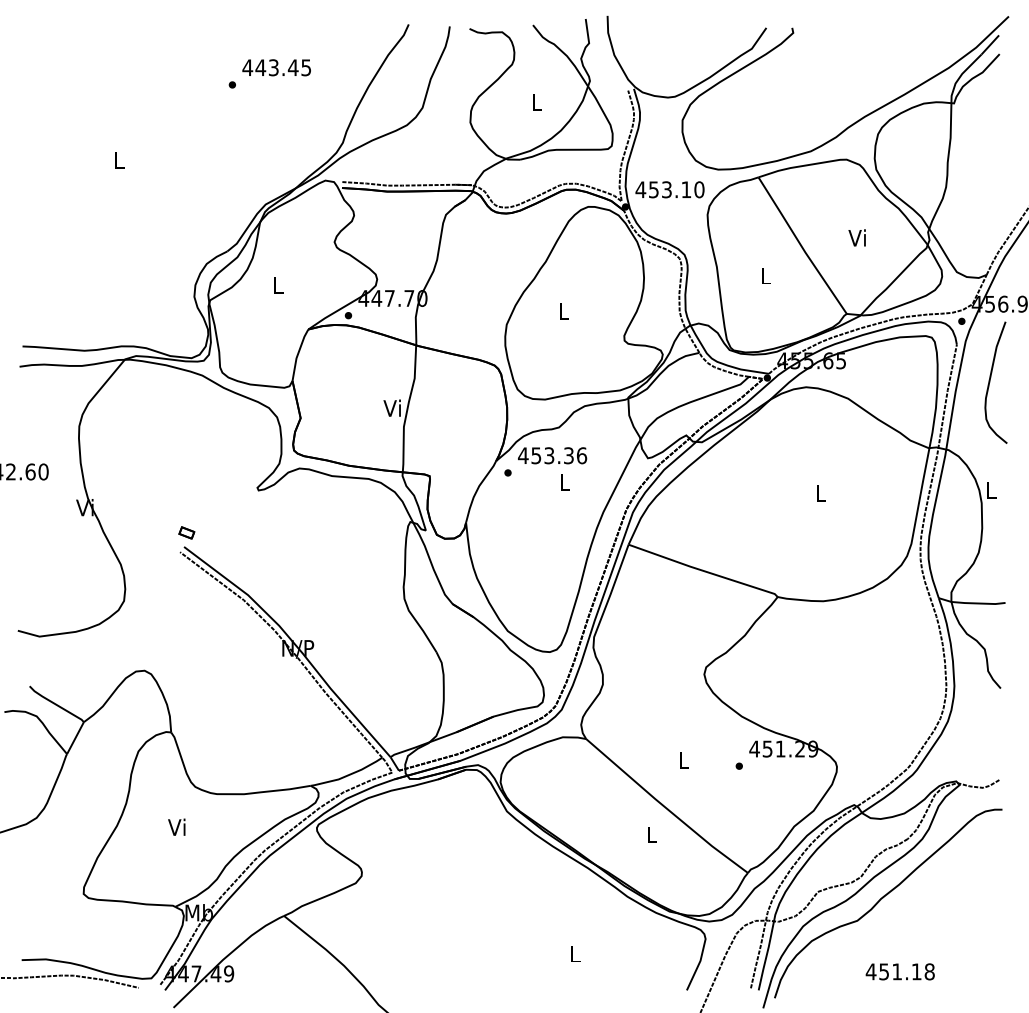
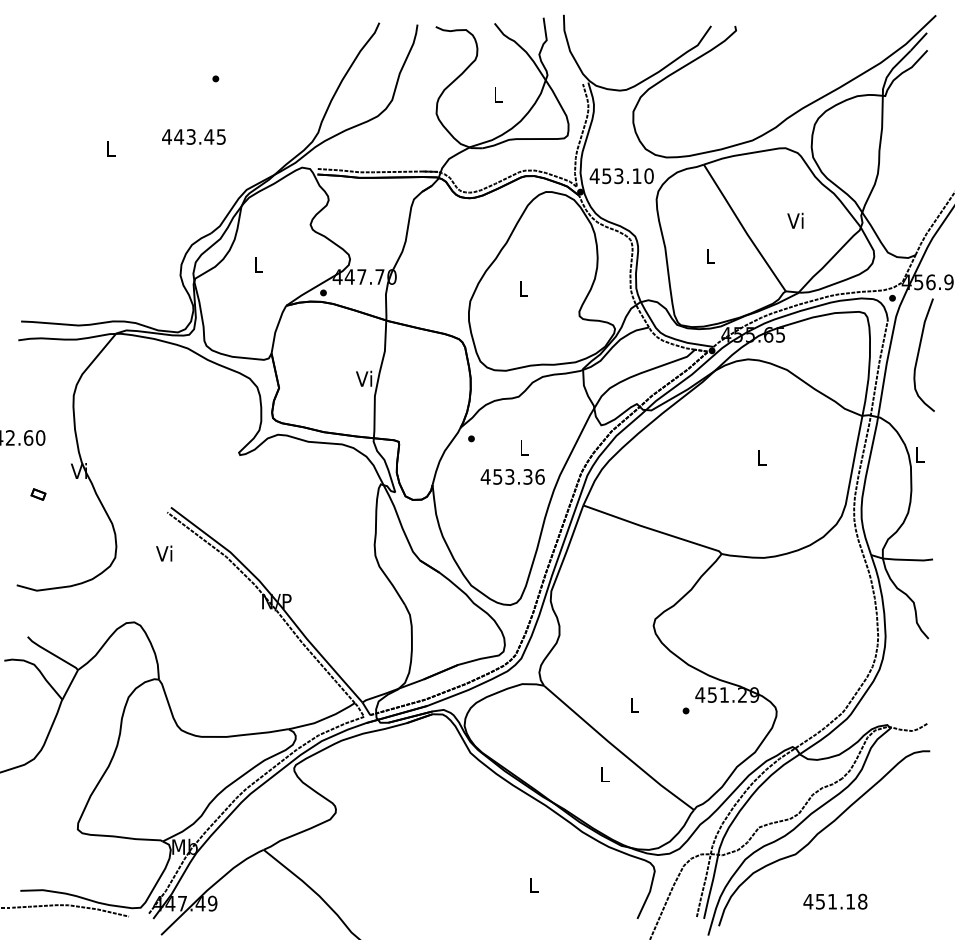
text: (276, 67) -> (193, 136), moved
text: (552, 455) -> (512, 476), moved
part: (186, 532) -> (38, 494), moved
text: (177, 827) -> (164, 553), moved

